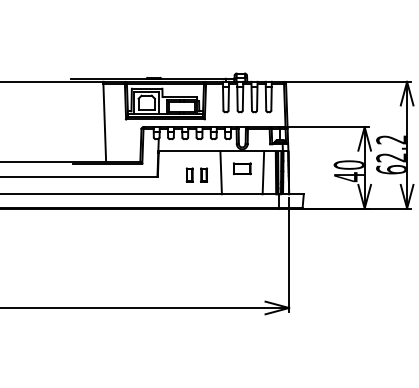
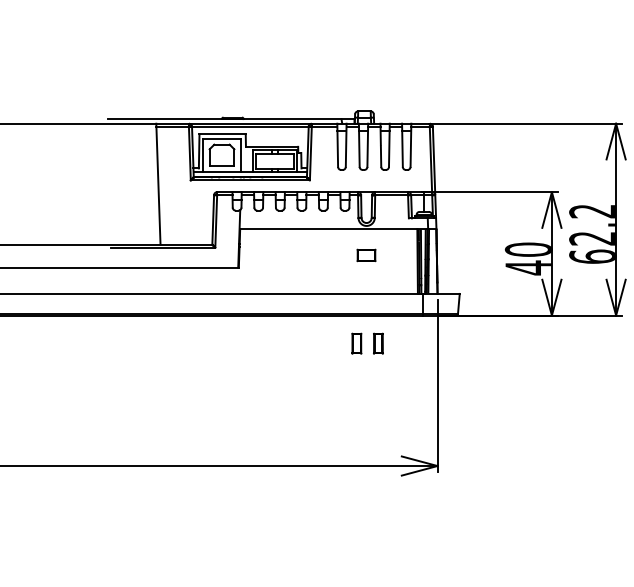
part: (241, 168) -> (365, 254), size x0.7
line: (220, 172) -> (333, 260), removed
line: (263, 172) -> (398, 260), removed
part: (196, 174) -> (366, 342), moved

